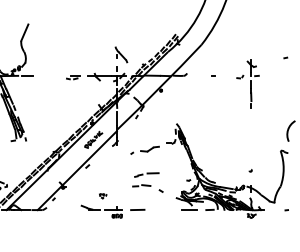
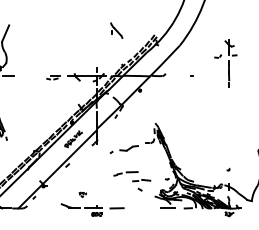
part: (121, 54) -> (116, 30), moved
part: (247, 83) -> (225, 62), moved
line: (141, 185) -> (141, 180), moved

